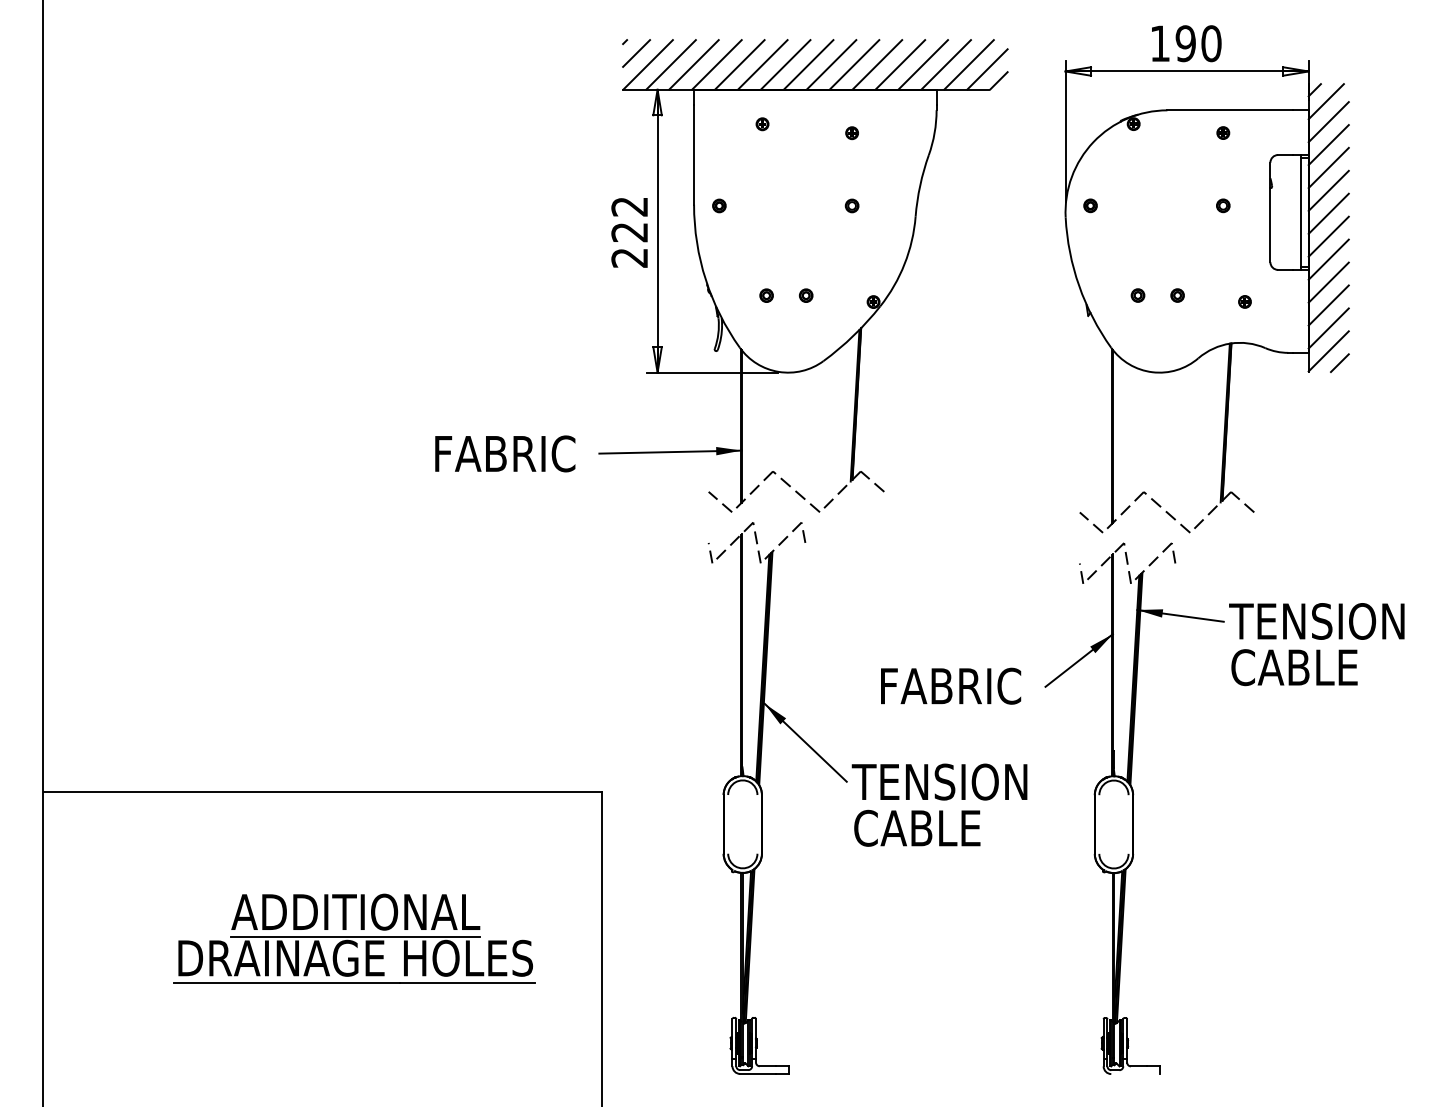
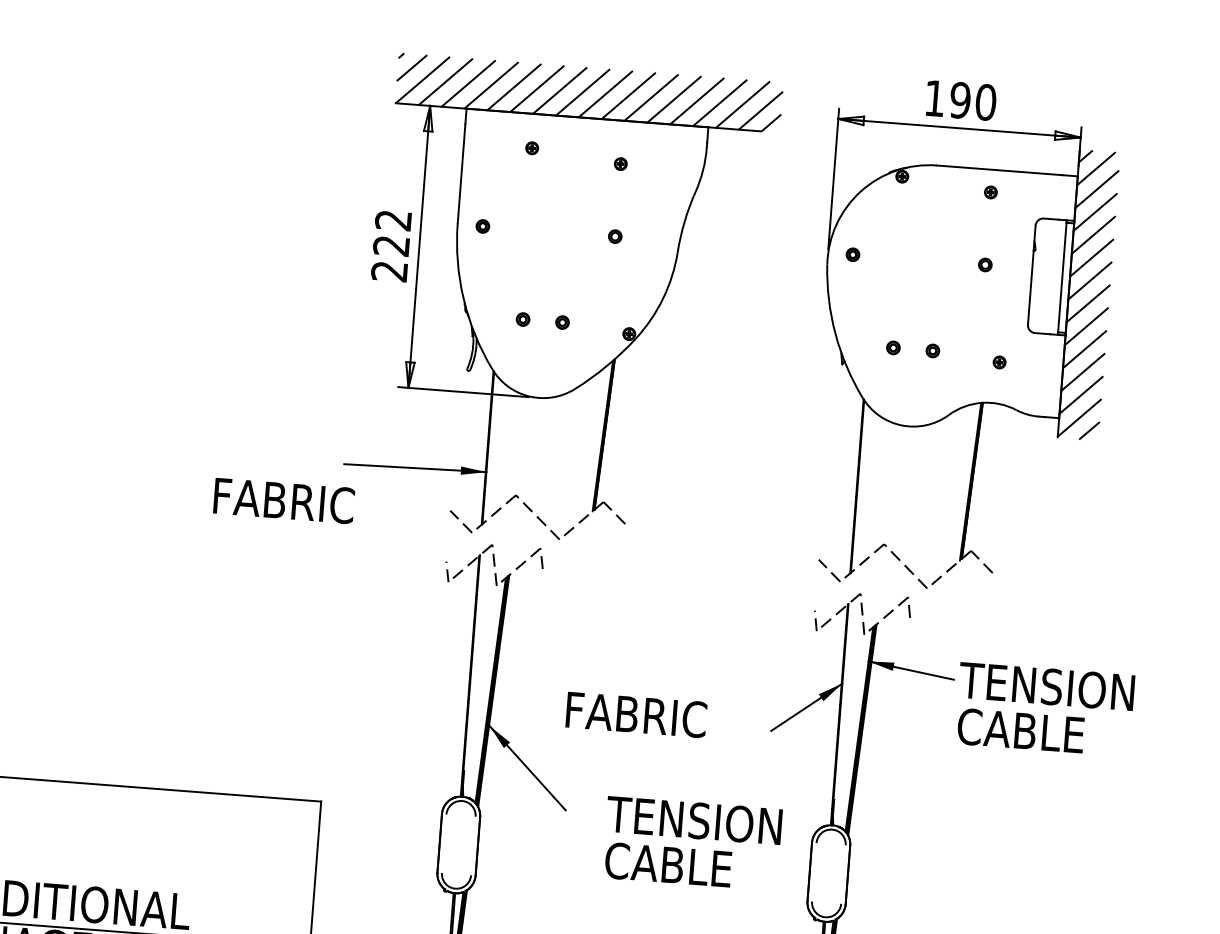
text: (505, 453) -> (284, 500), moved
text: (951, 685) -> (637, 714), moved
text: (939, 804) -> (692, 842), moved

